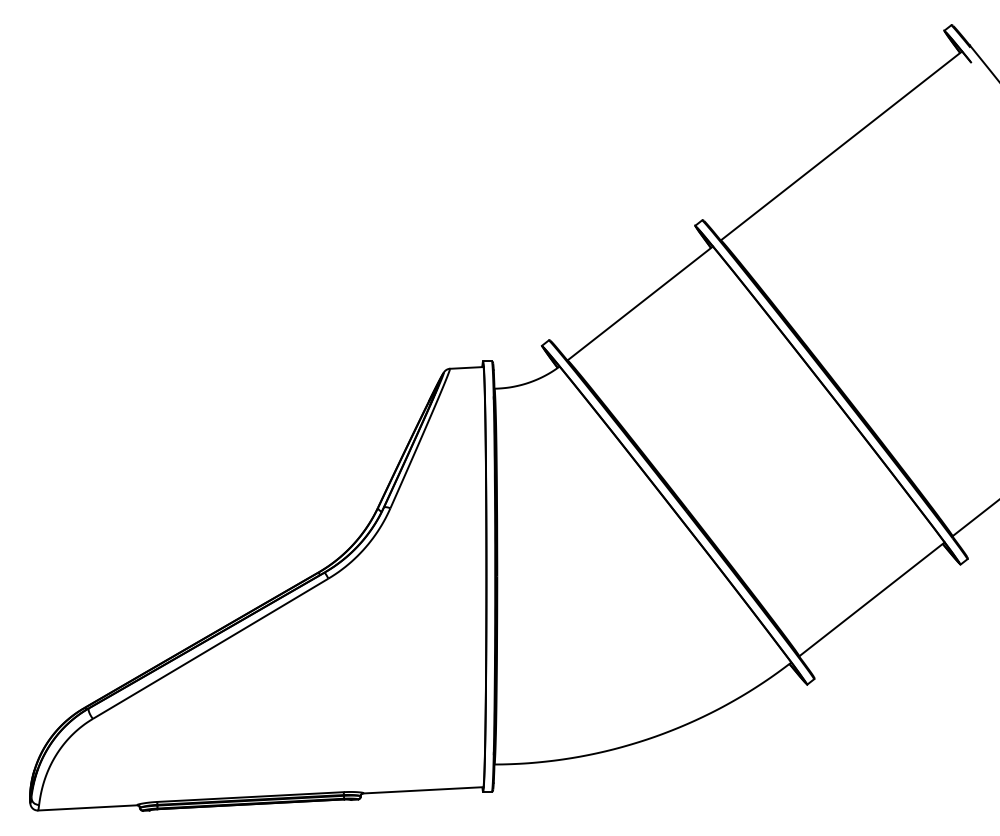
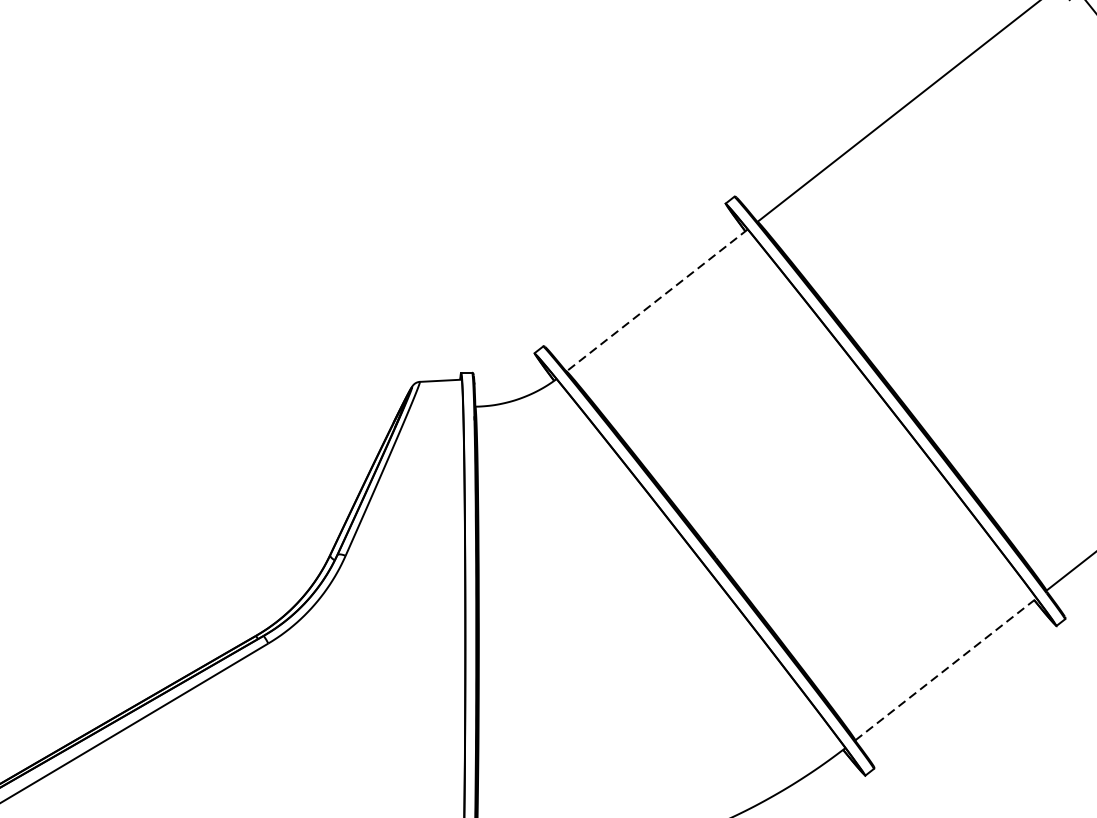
line: (639, 303) -> (656, 300), solid -> dashed
line: (872, 599) -> (946, 669), solid -> dashed

